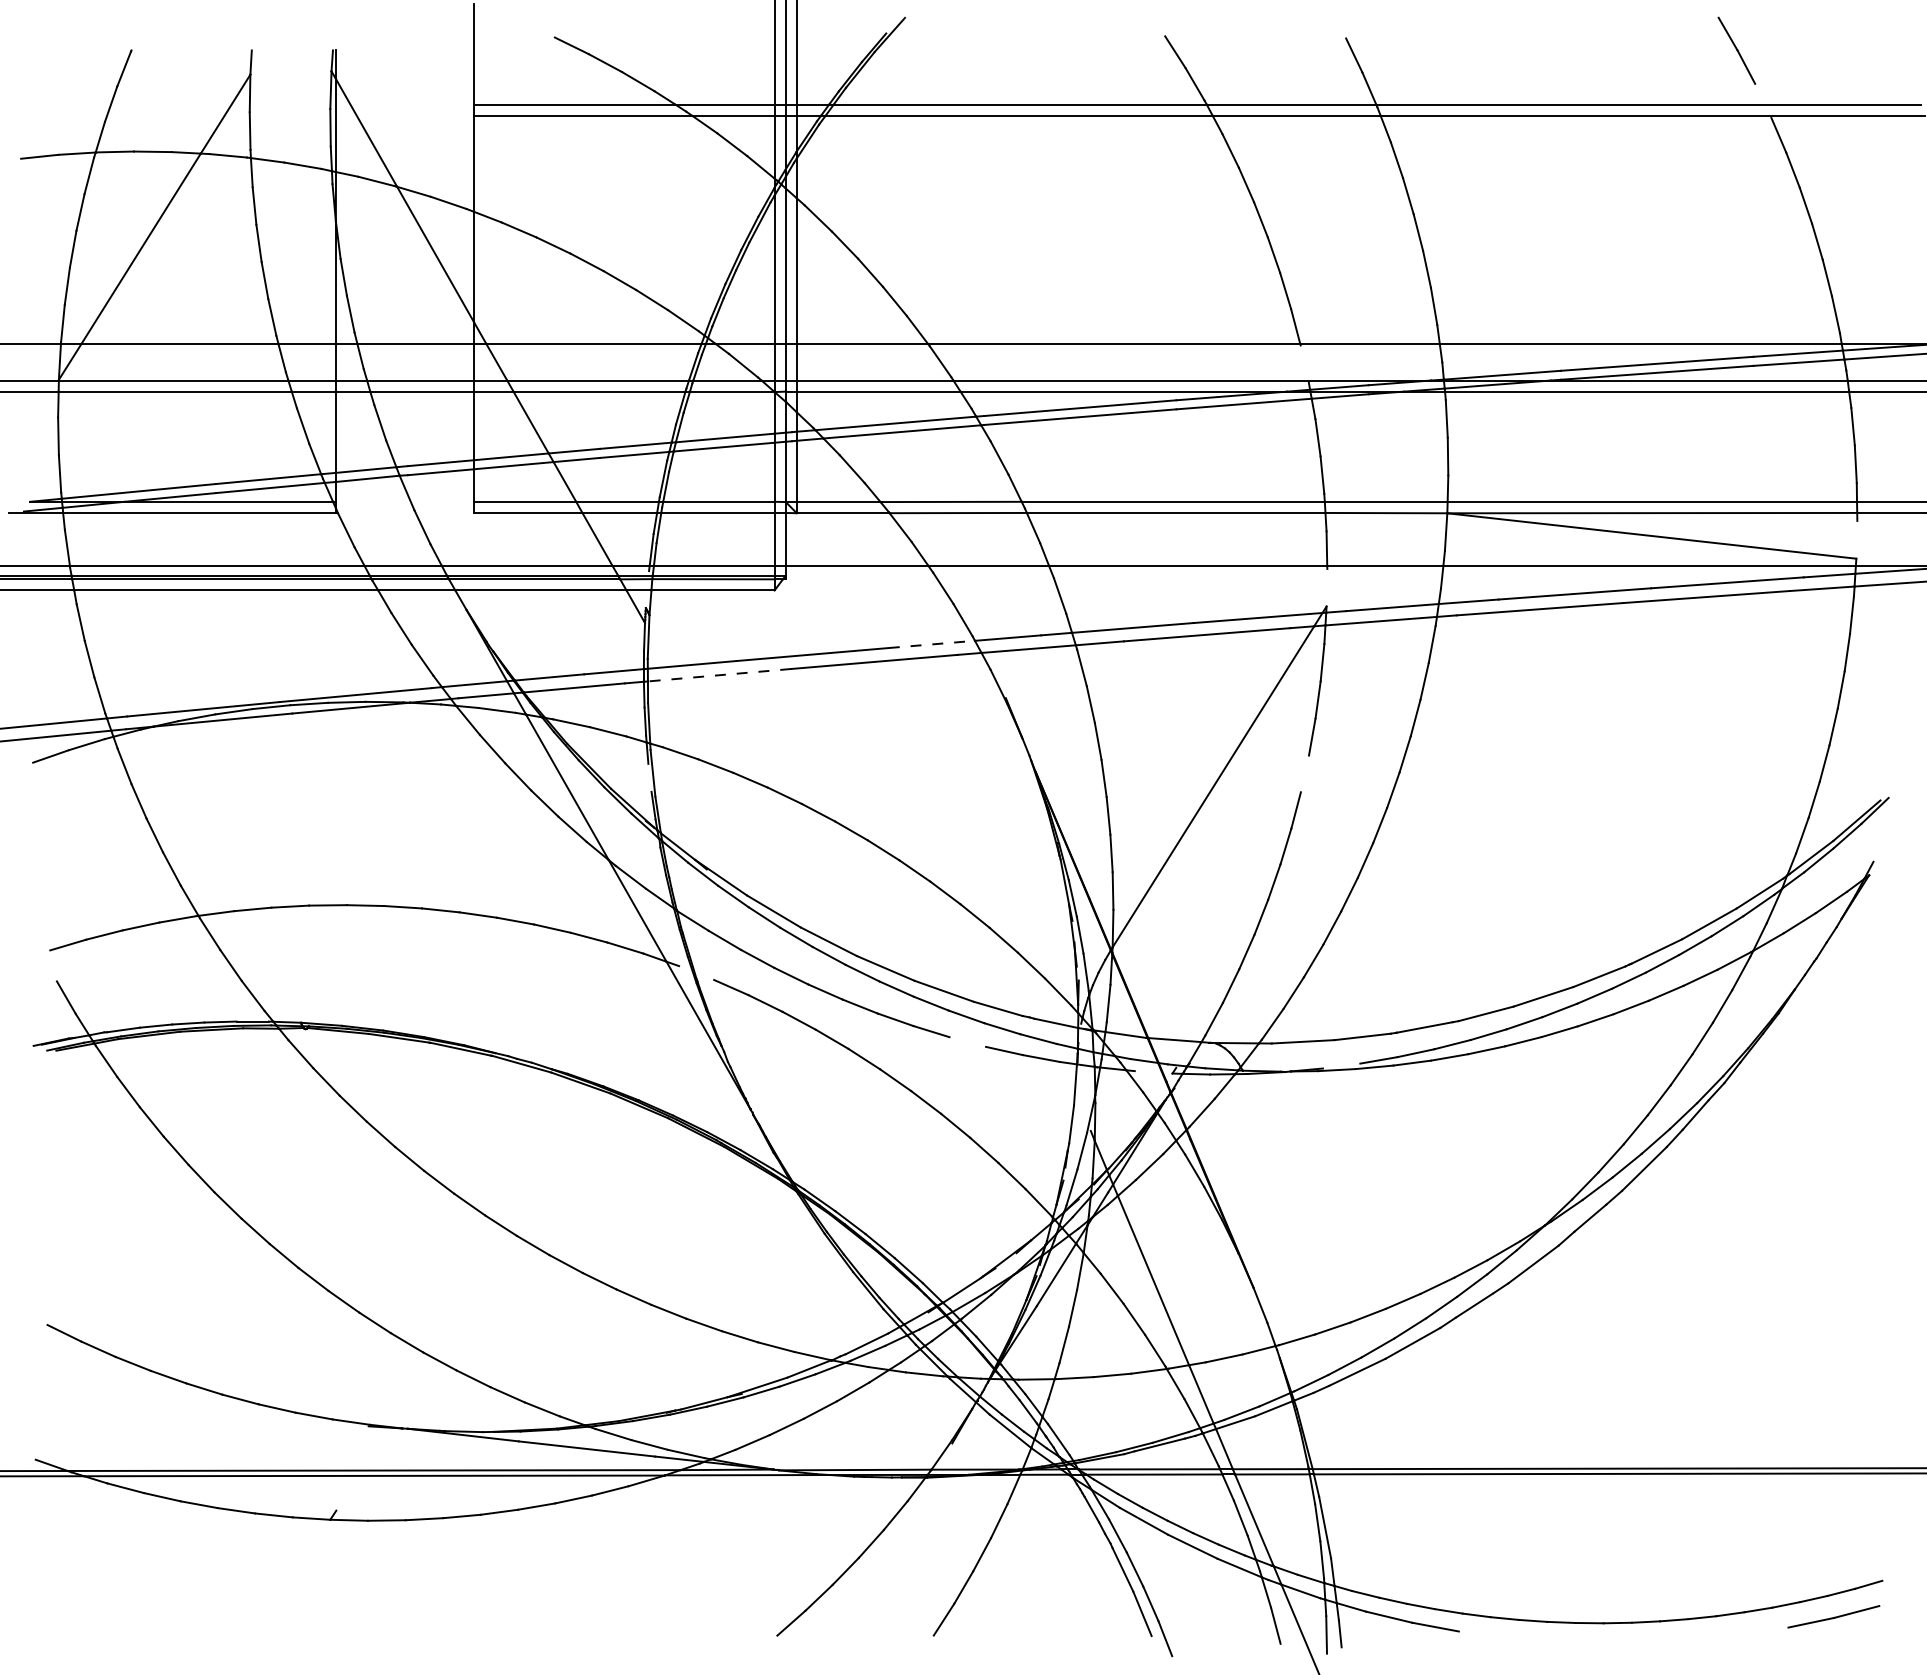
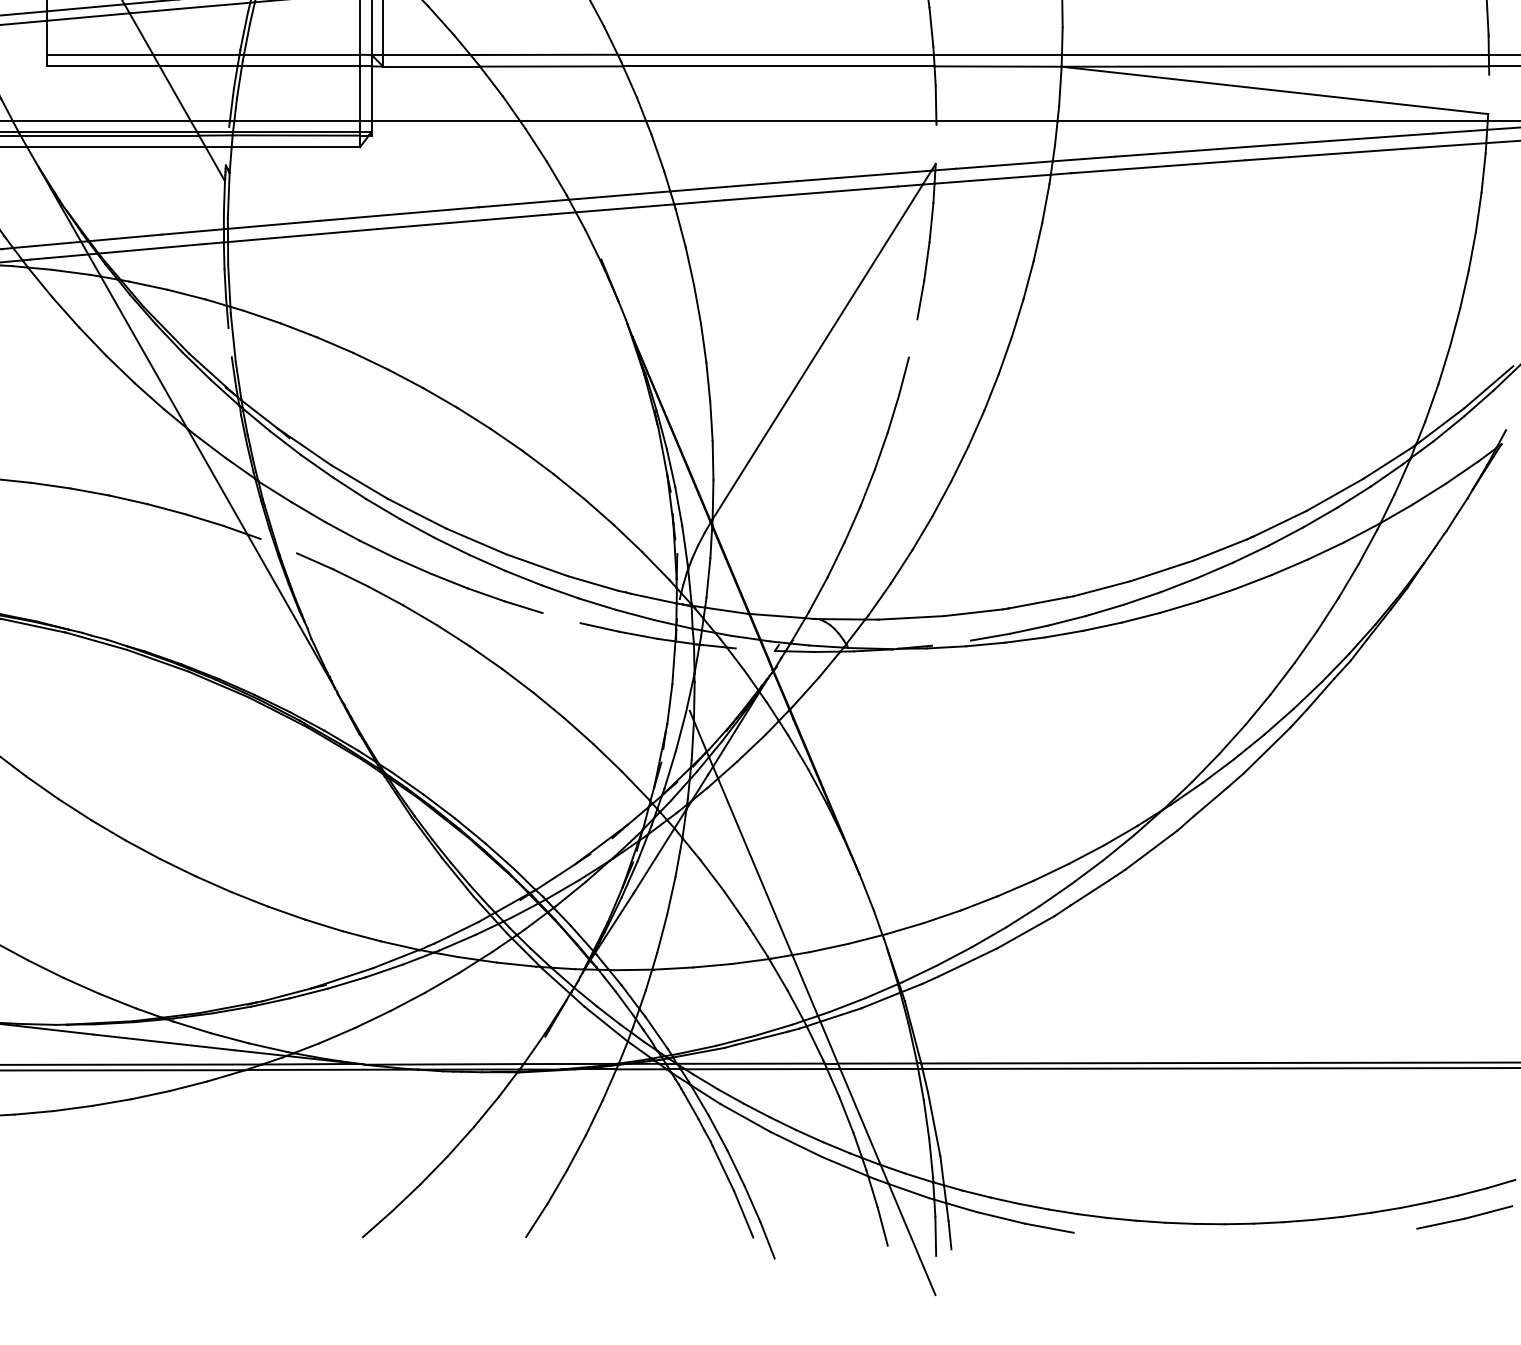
line: (932, 644) -> (524, 203), dashed -> solid
line: (719, 675) -> (302, 235), dashed -> solid

